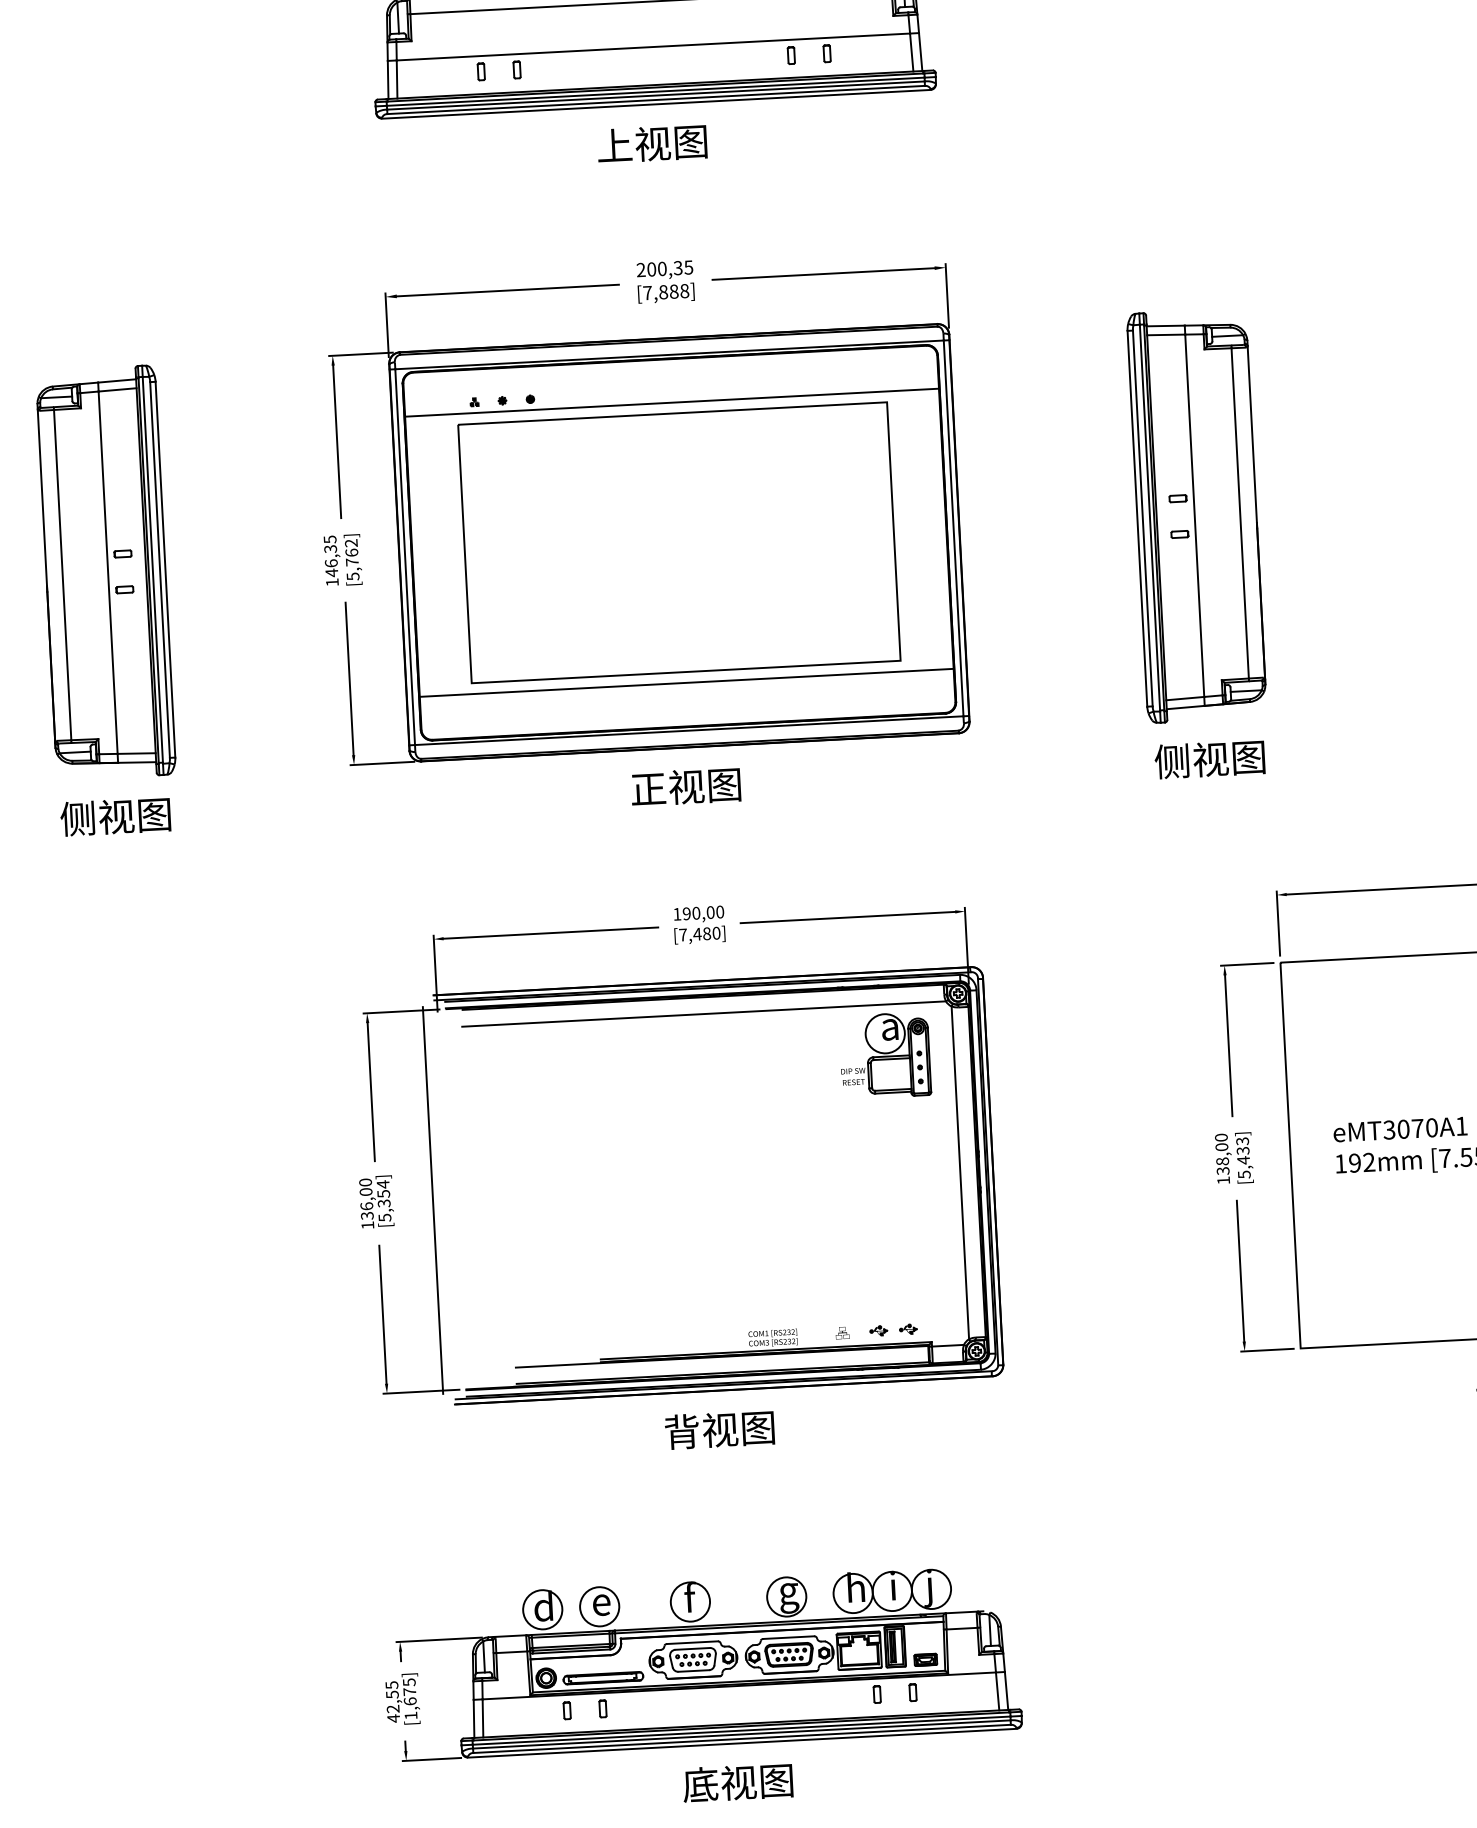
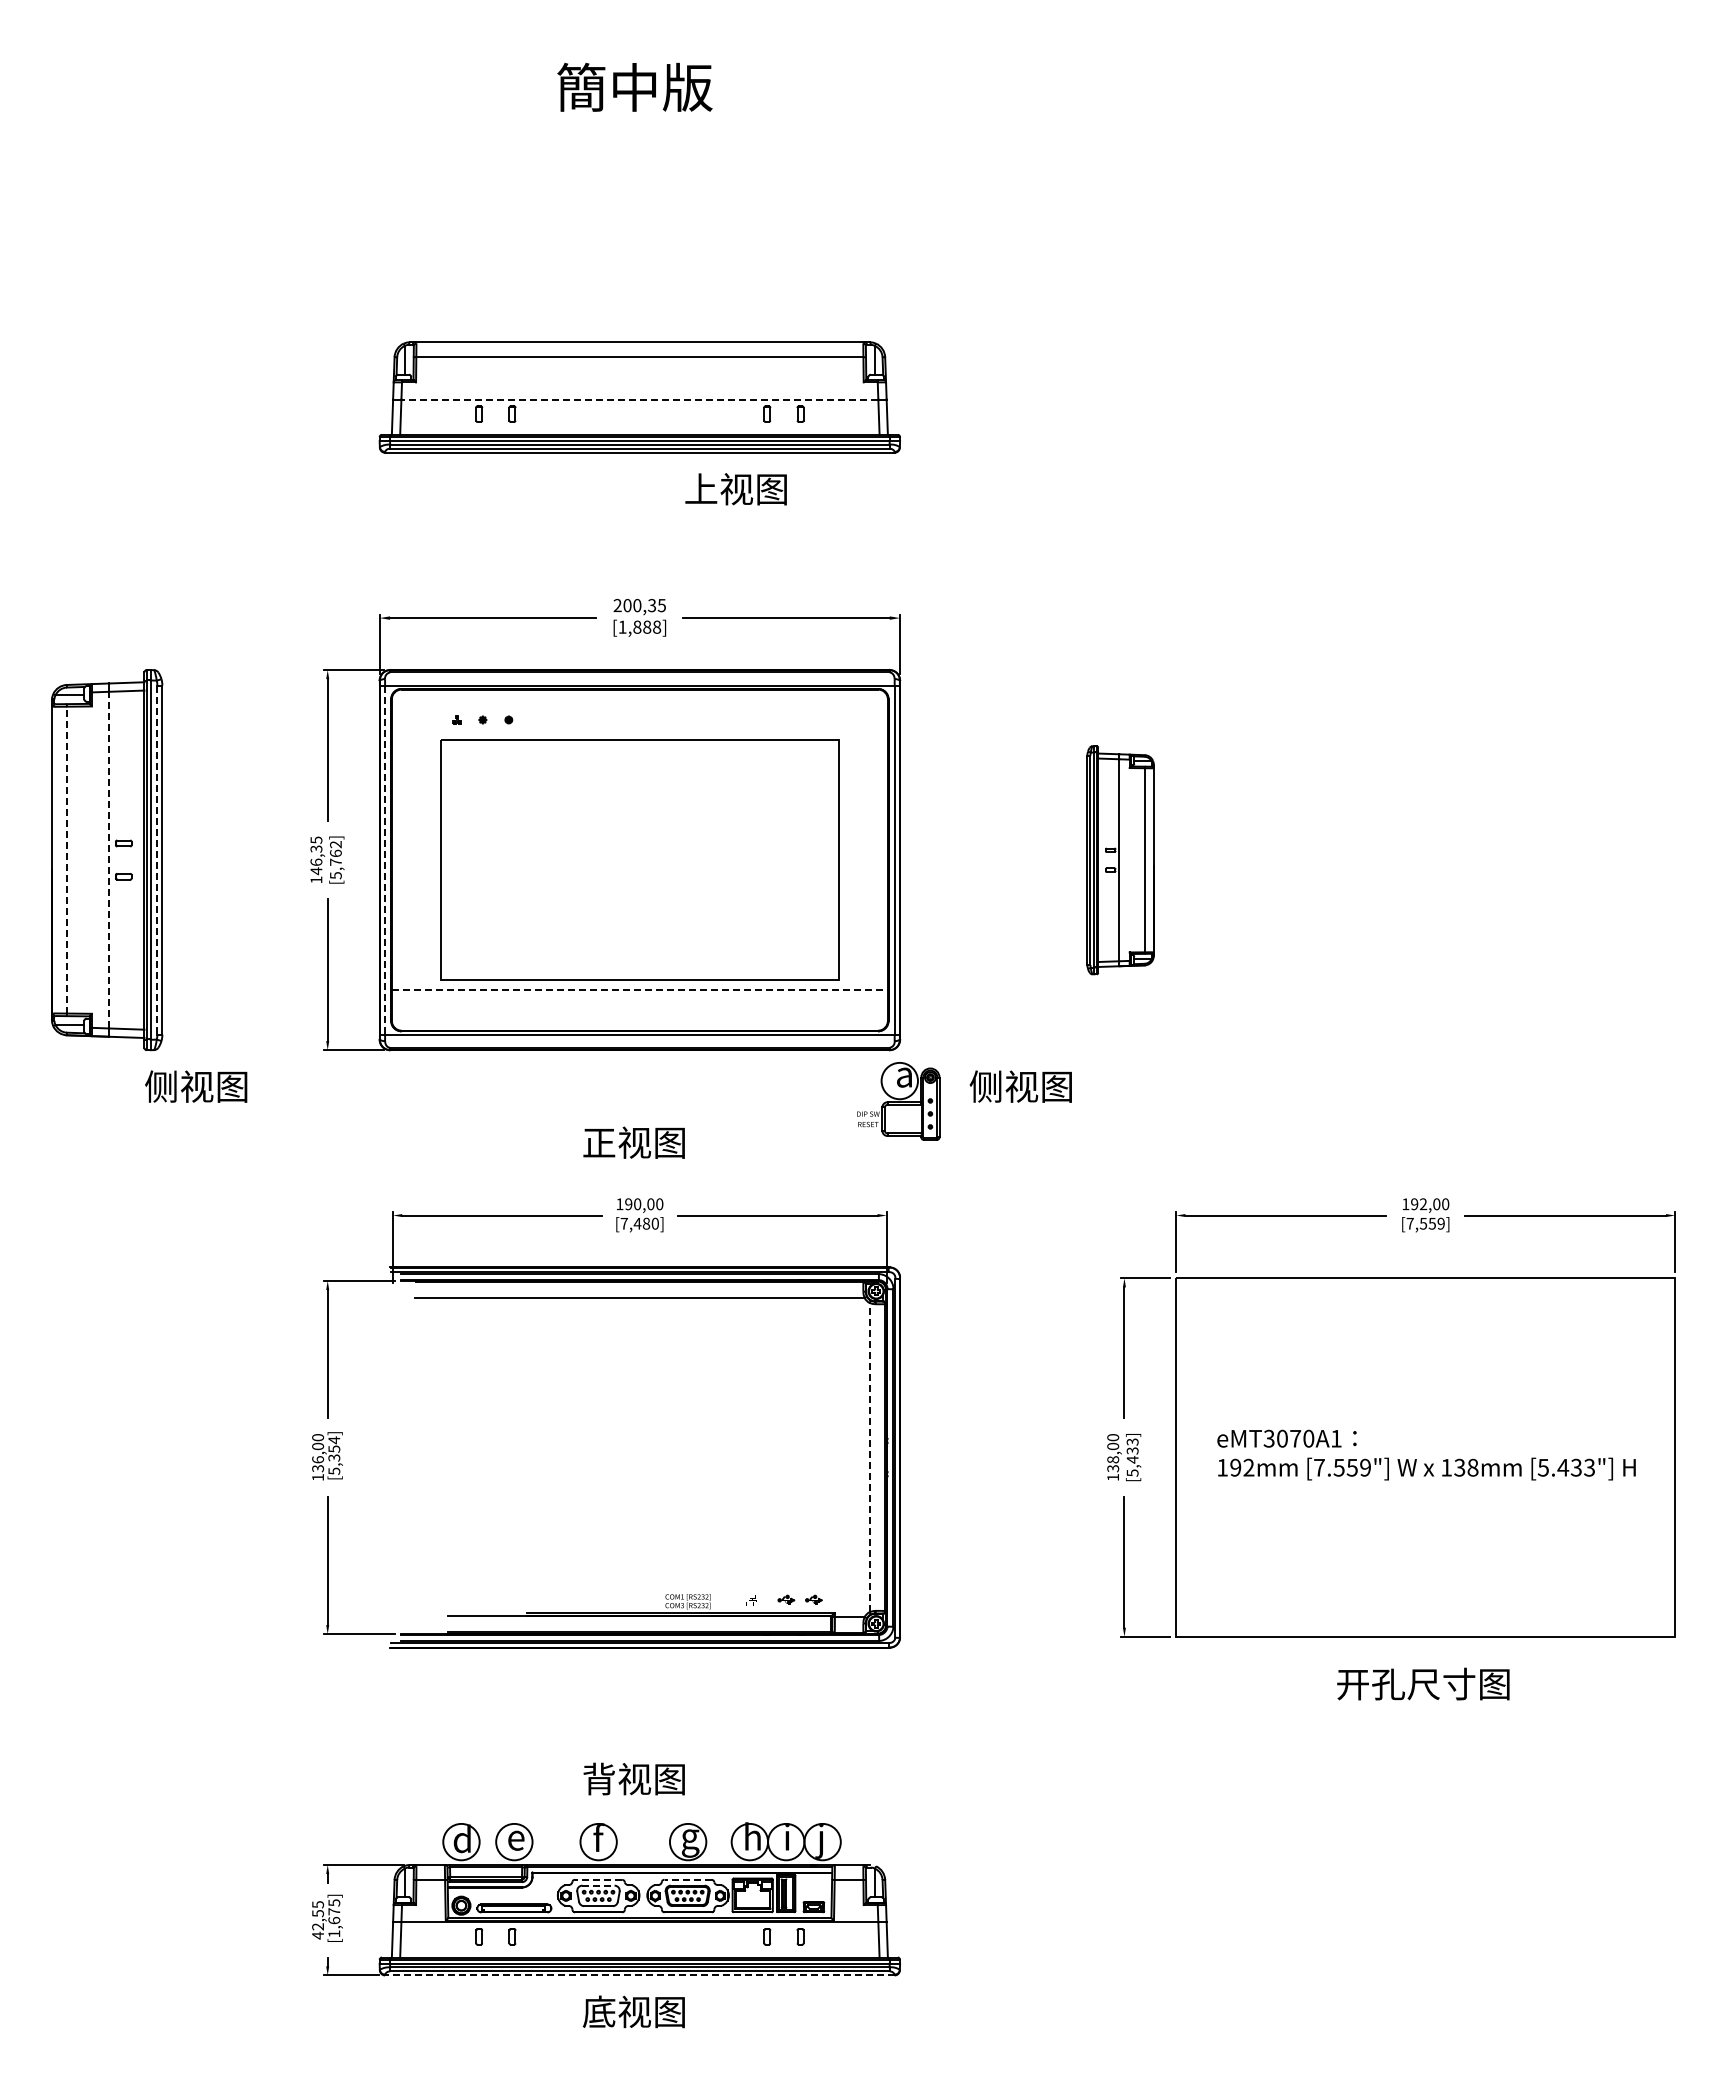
line: (653, 47) -> (639, 399), solid -> dashed
text: (651, 144) -> (735, 489), moved
text: (647, 292) -> (622, 626), [7,888] -> [1,888]
line: (671, 402) -> (639, 729), removed
part: (1196, 516) -> (1120, 860), size x0.6
line: (405, 557) -> (385, 860), solid -> dashed
line: (160, 570) -> (157, 860), solid -> dashed
line: (108, 572) -> (109, 859), solid -> dashed
line: (62, 574) -> (66, 859), solid -> dashed
line: (687, 683) -> (640, 990), solid -> dashed
text: (1209, 759) -> (1020, 1086), moved
text: (685, 786) -> (633, 1142), moved
text: (115, 816) -> (196, 1086), moved
part: (885, 1055) -> (898, 1101), moved
line: (960, 1172) -> (869, 1457), solid -> dashed
line: (432, 1200) -> (379, 1457), removed
text: (718, 1429) -> (633, 1778), moved
line: (789, 1637) -> (688, 1879), solid -> dashed
line: (692, 1642) -> (598, 1879), solid -> dashed
line: (692, 1648) -> (598, 1885), solid -> dashed
line: (741, 1743) -> (639, 1975), solid -> dashed

